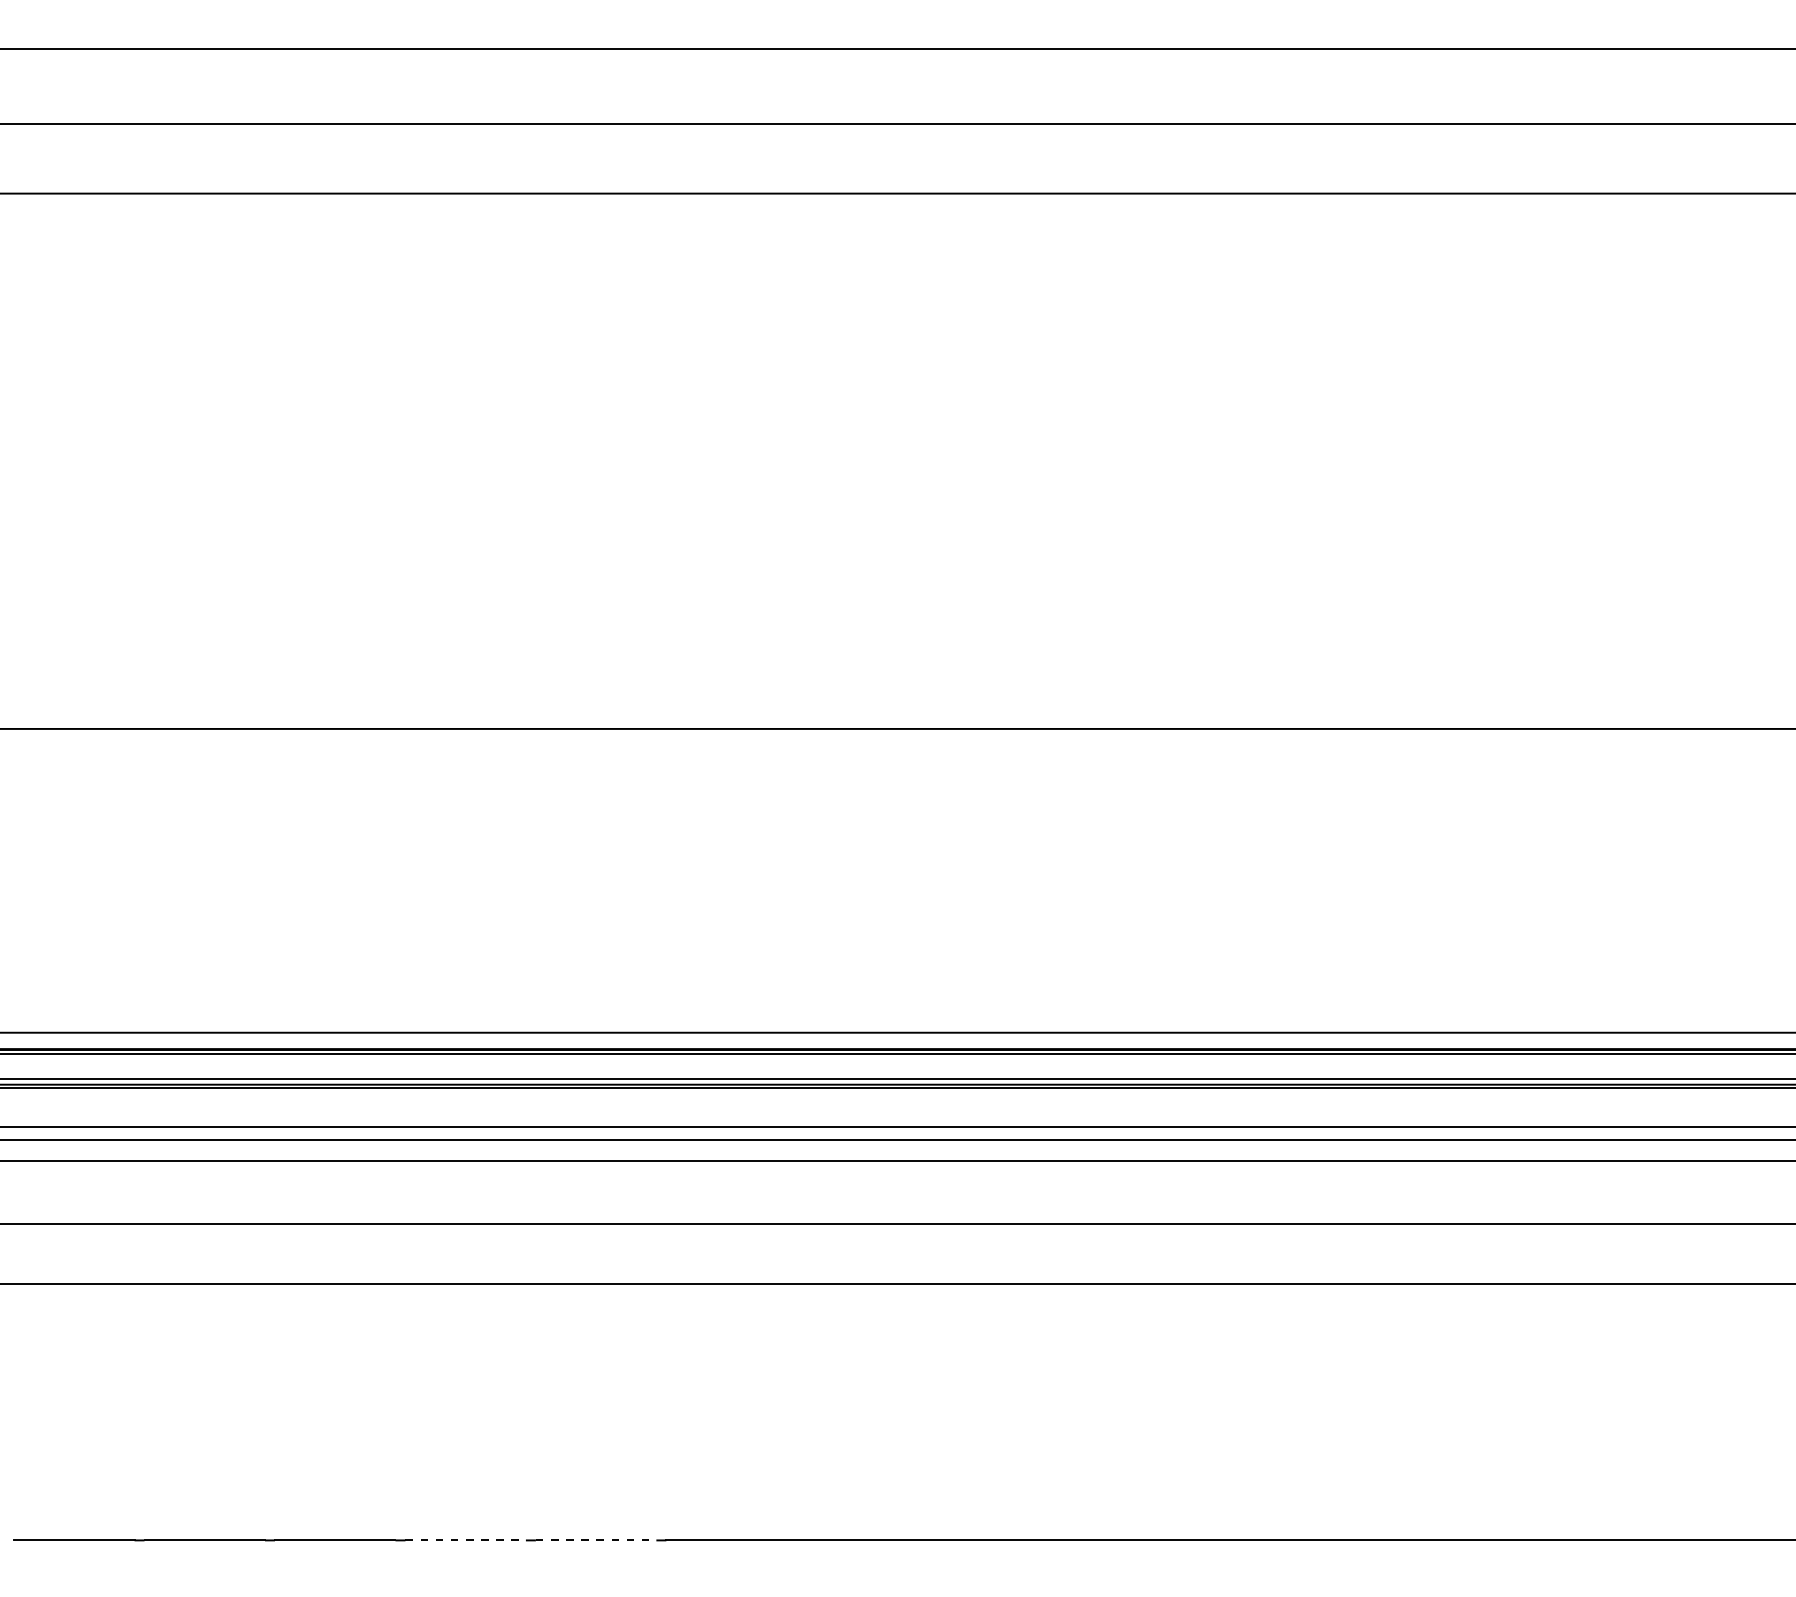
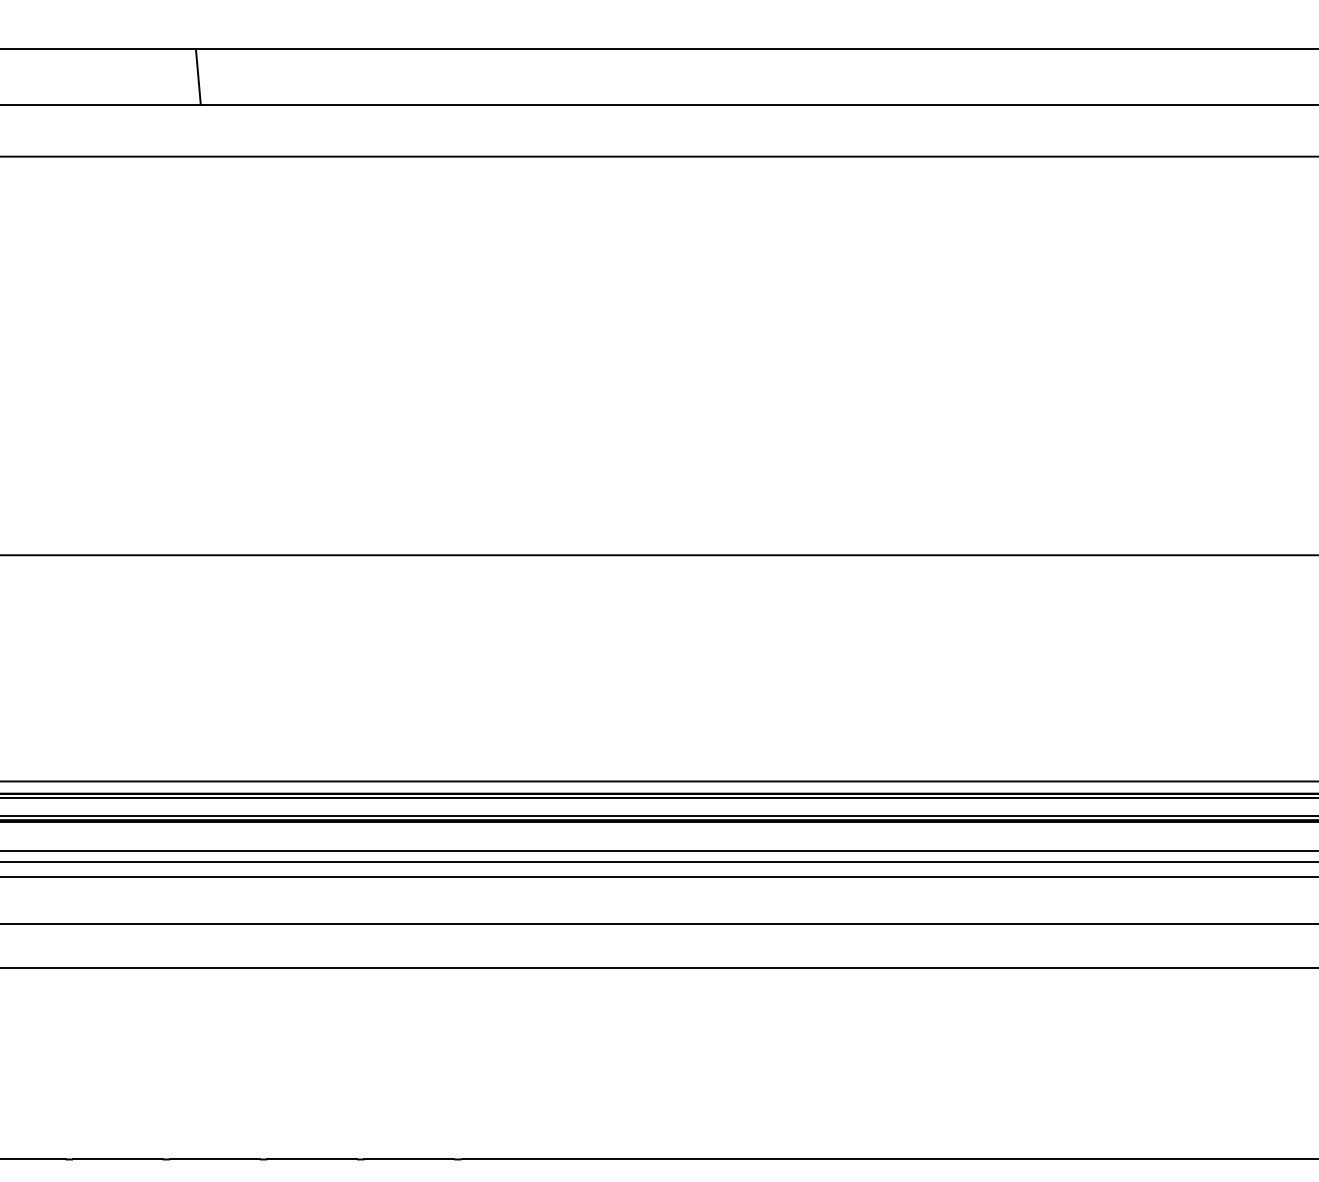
line: (312, 86) -> (198, 76), added
line: (466, 1540) -> (312, 1159), dashed -> solid
line: (596, 1540) -> (409, 1159), dashed -> solid

